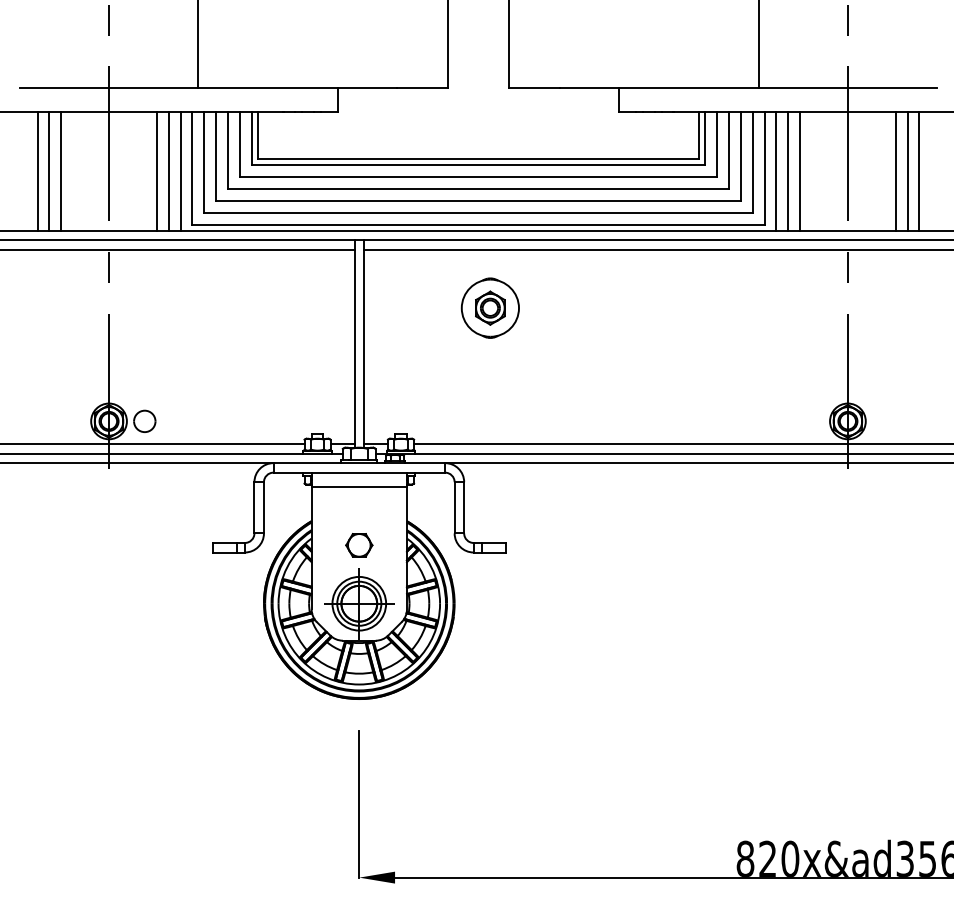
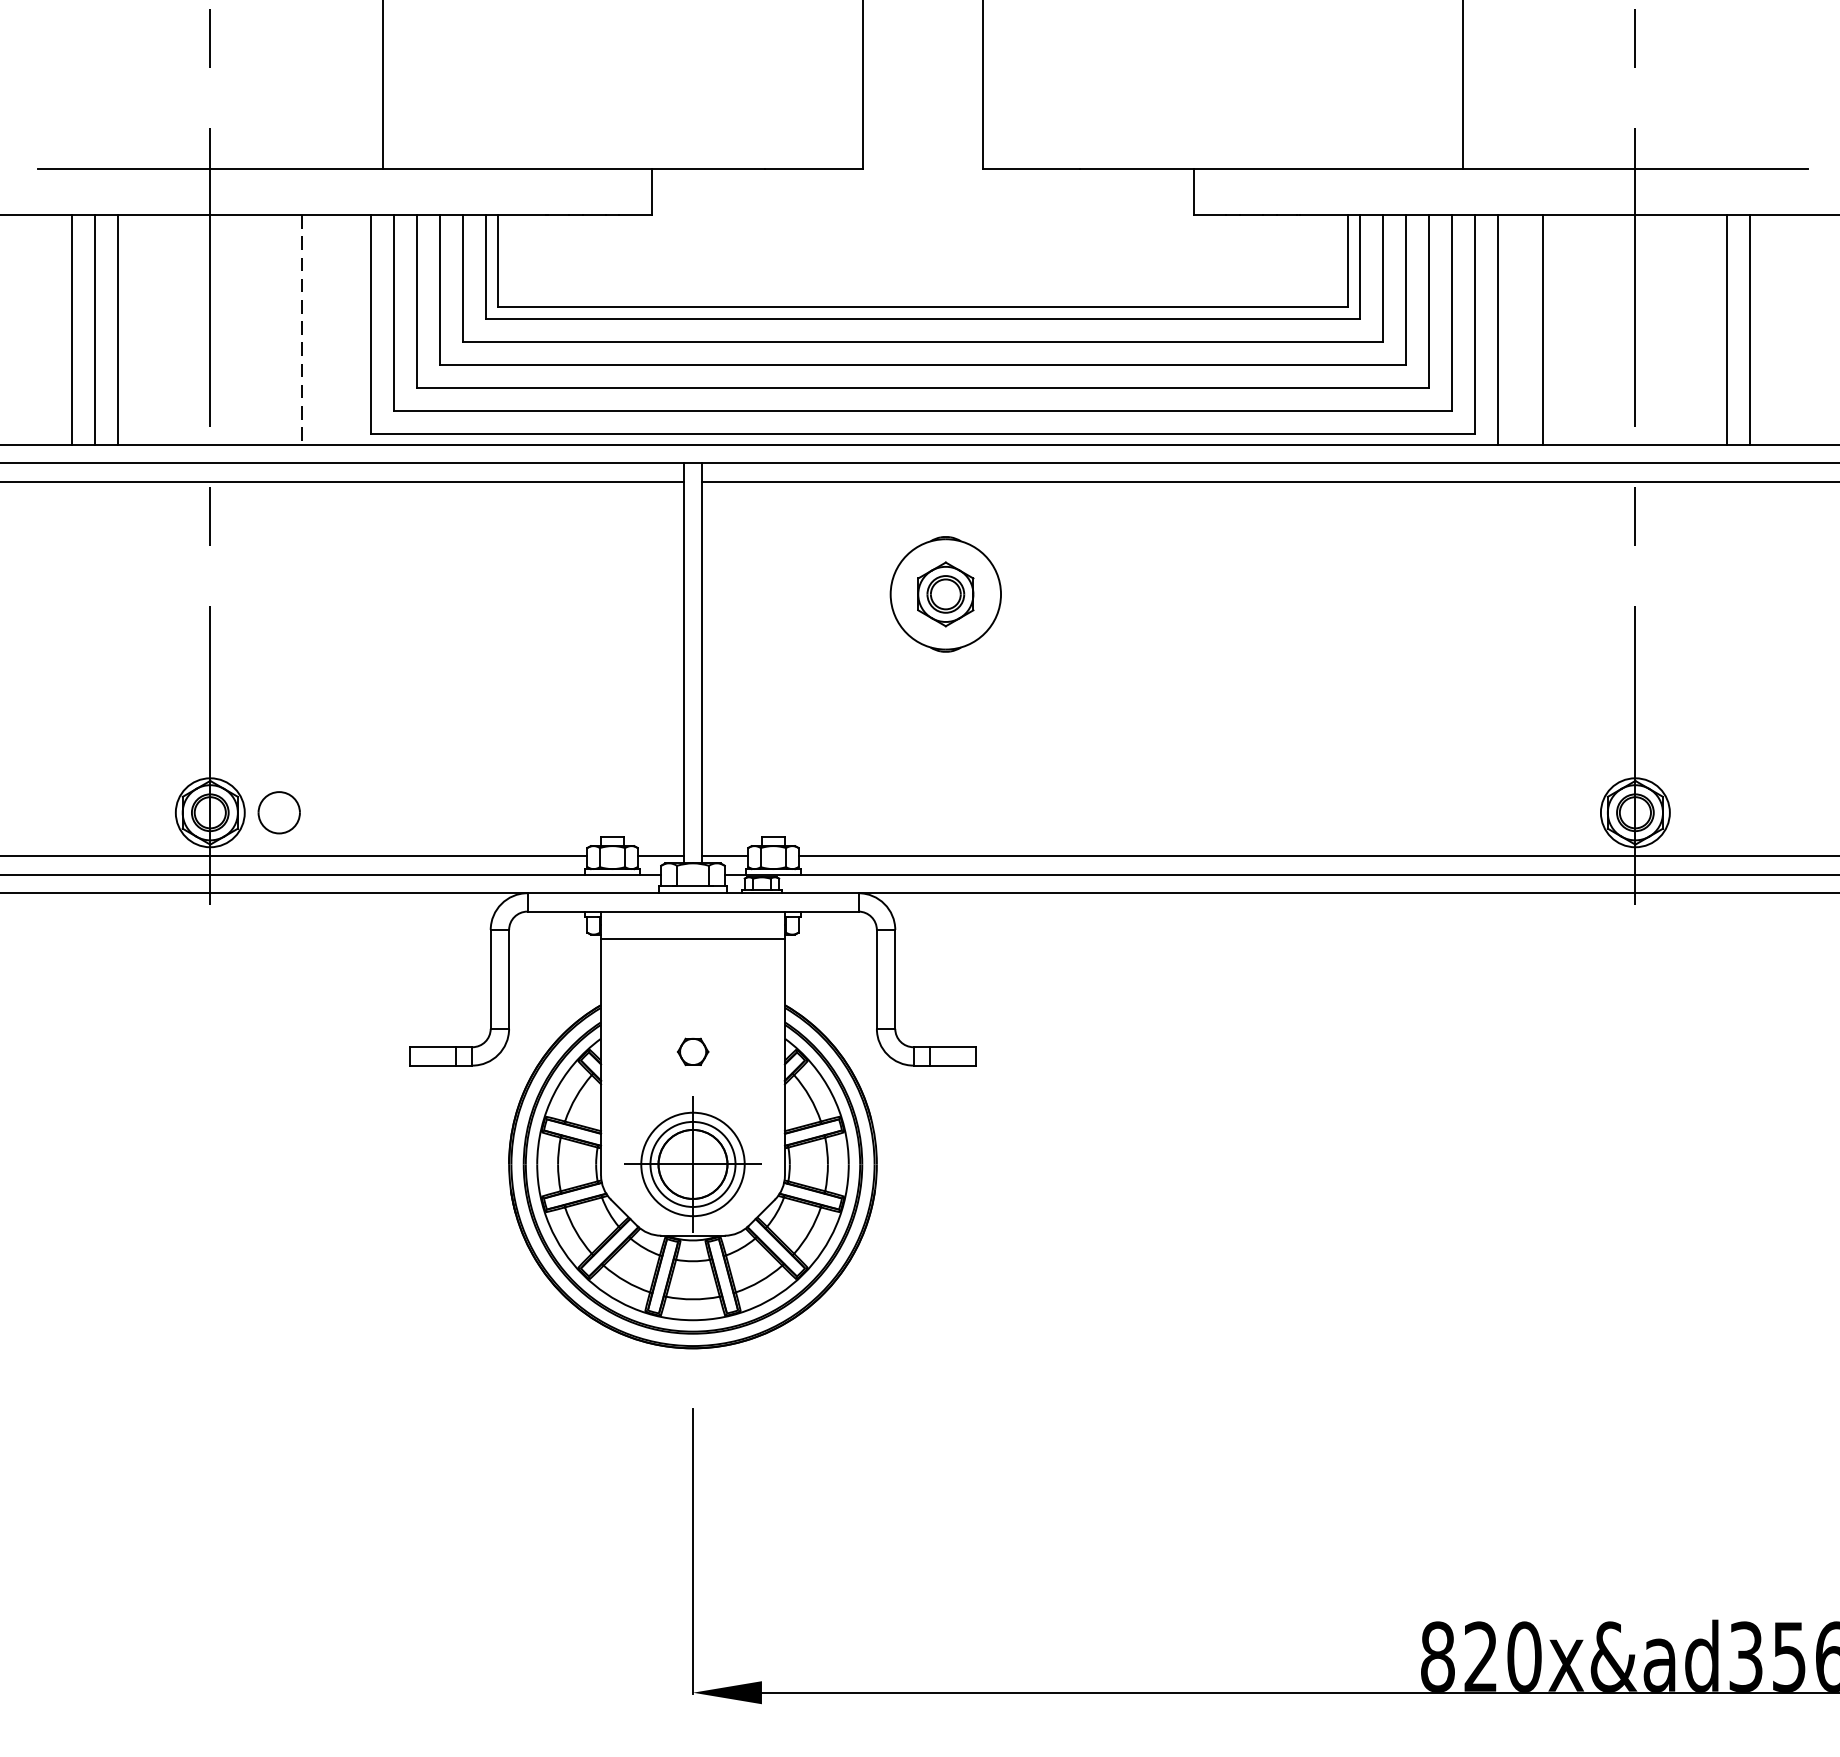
line: (168, 170) -> (324, 328), removed
line: (180, 170) -> (348, 328), removed
line: (788, 170) -> (1520, 328), removed
line: (919, 170) -> (1773, 328), removed
line: (156, 171) -> (301, 330), solid -> dashed
part: (359, 545) -> (693, 1052), size x0.6

